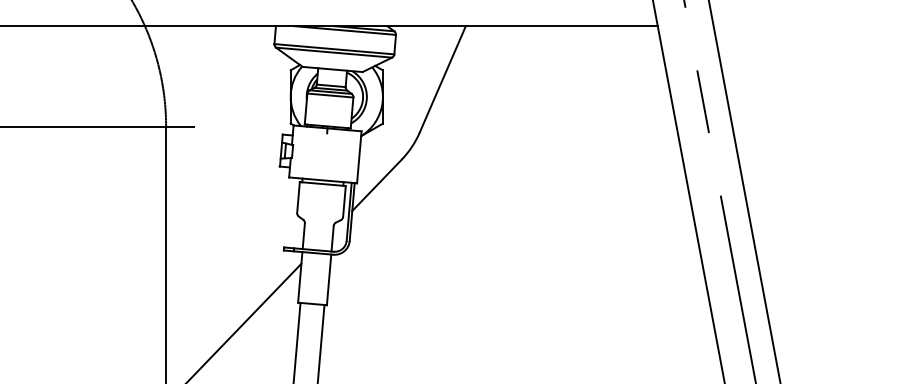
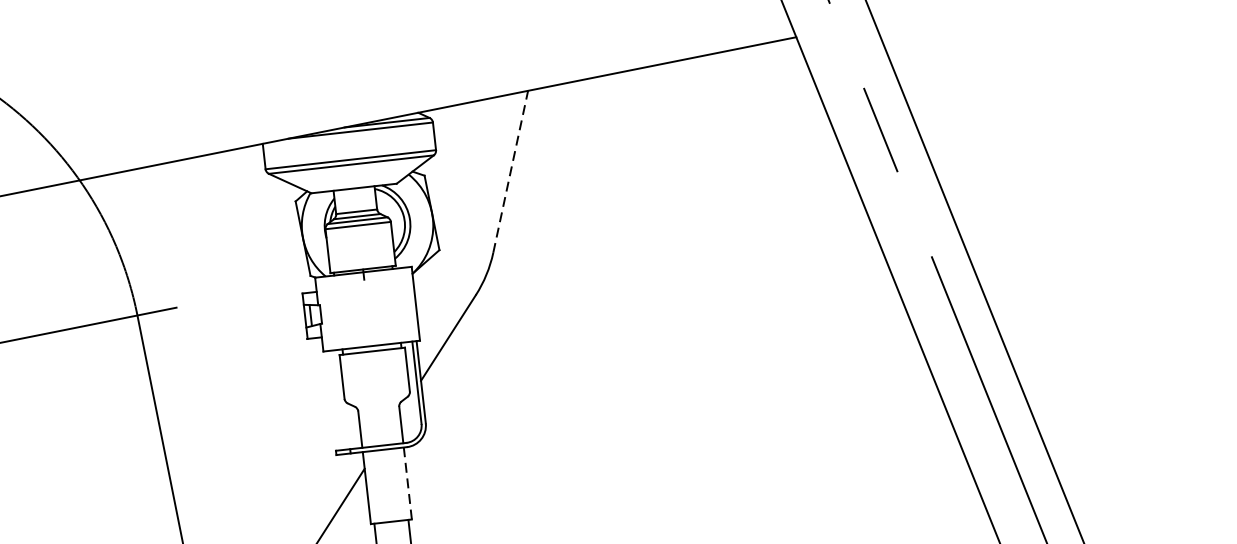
line: (442, 79) -> (510, 171), solid -> dashed
line: (329, 279) -> (408, 482), solid -> dashed

